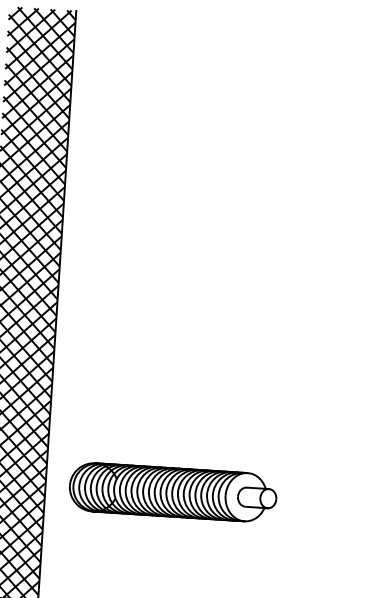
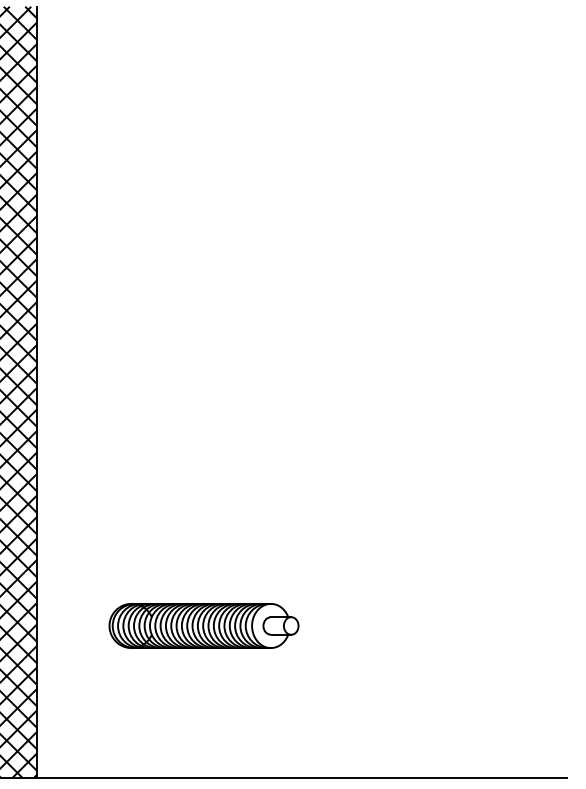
part: (172, 492) -> (203, 625), size x0.7

